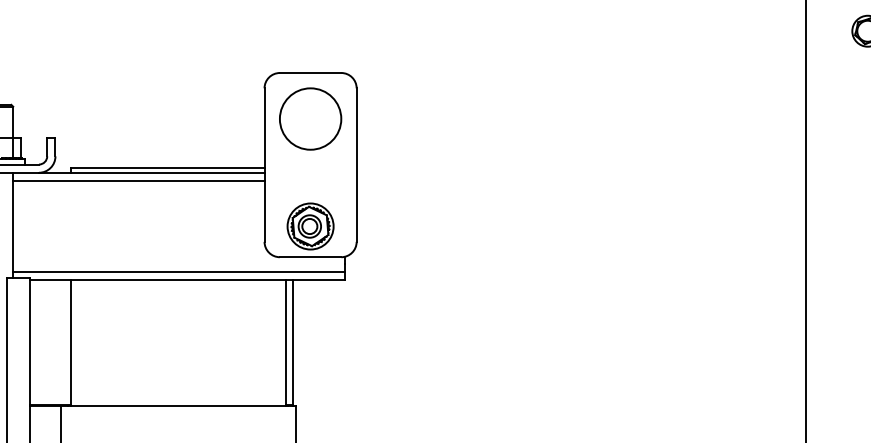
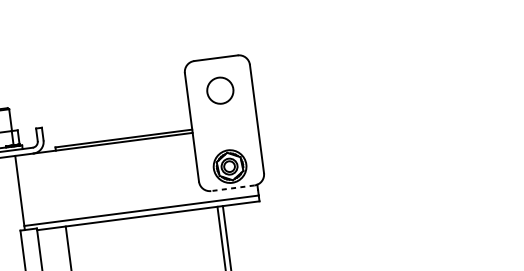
circle: (310, 118) -> (220, 90), size x0.6
line: (138, 181) -> (104, 150), removed
line: (310, 257) -> (232, 188), solid -> dashed

